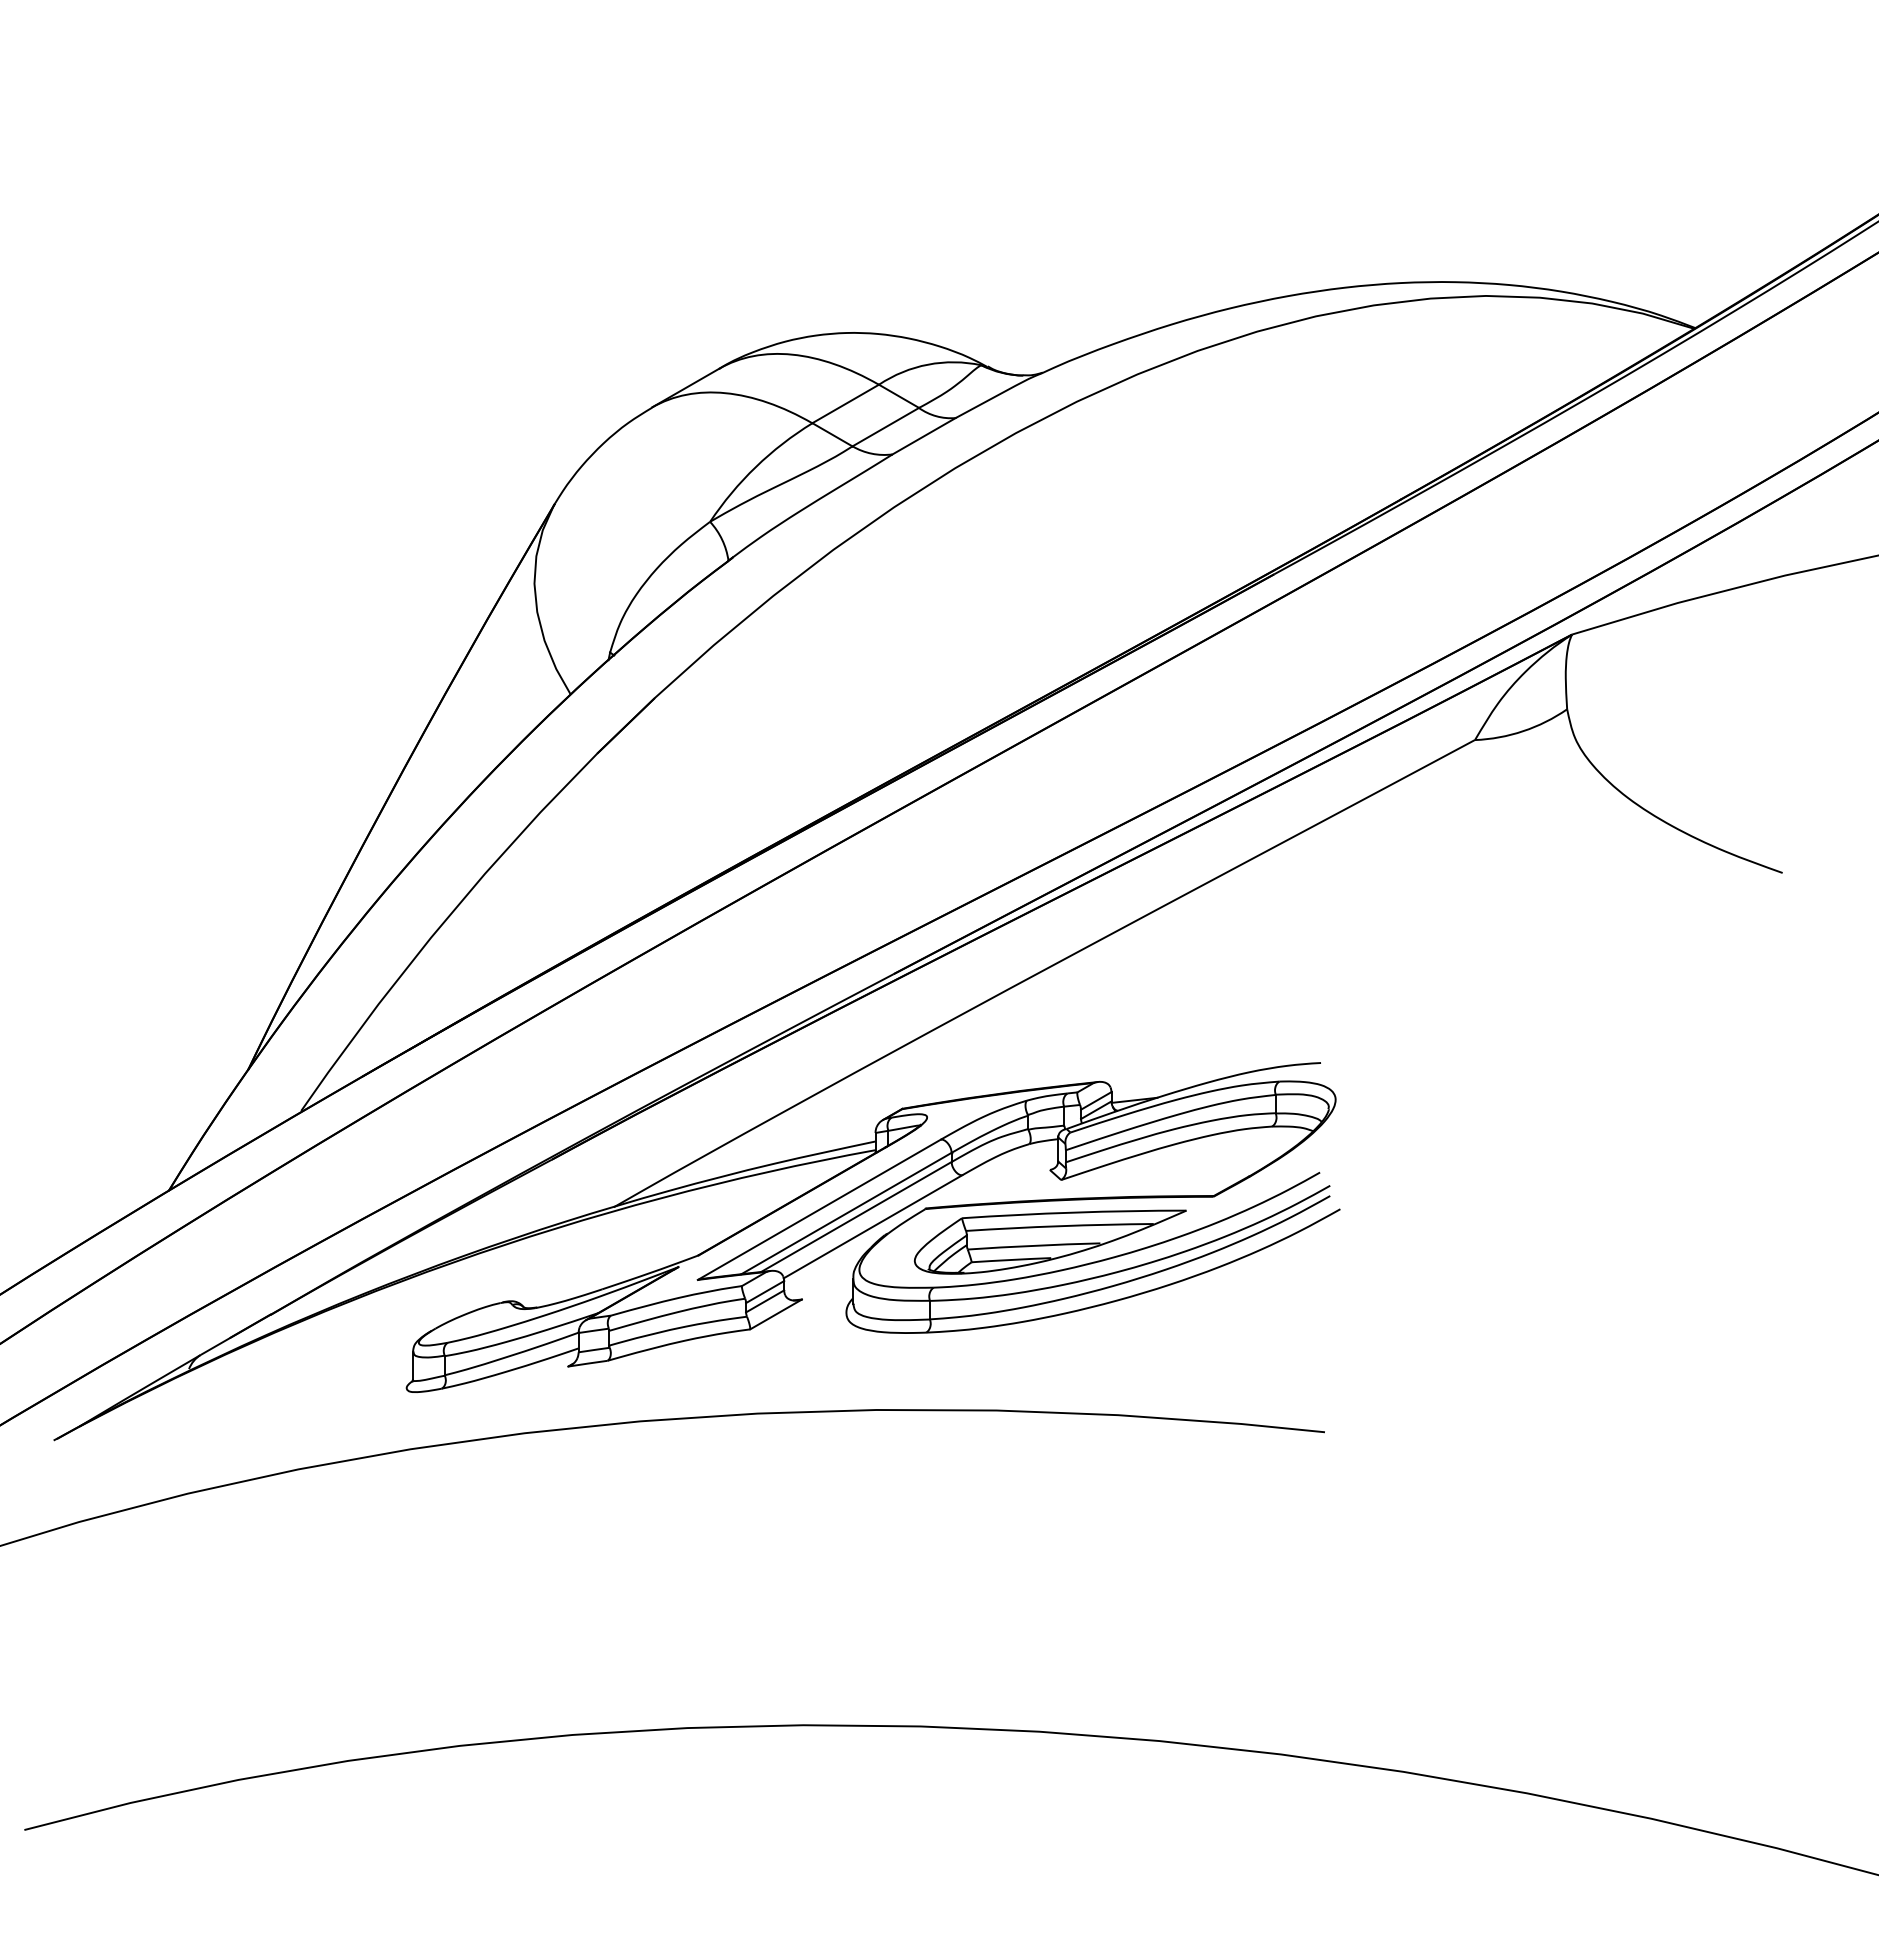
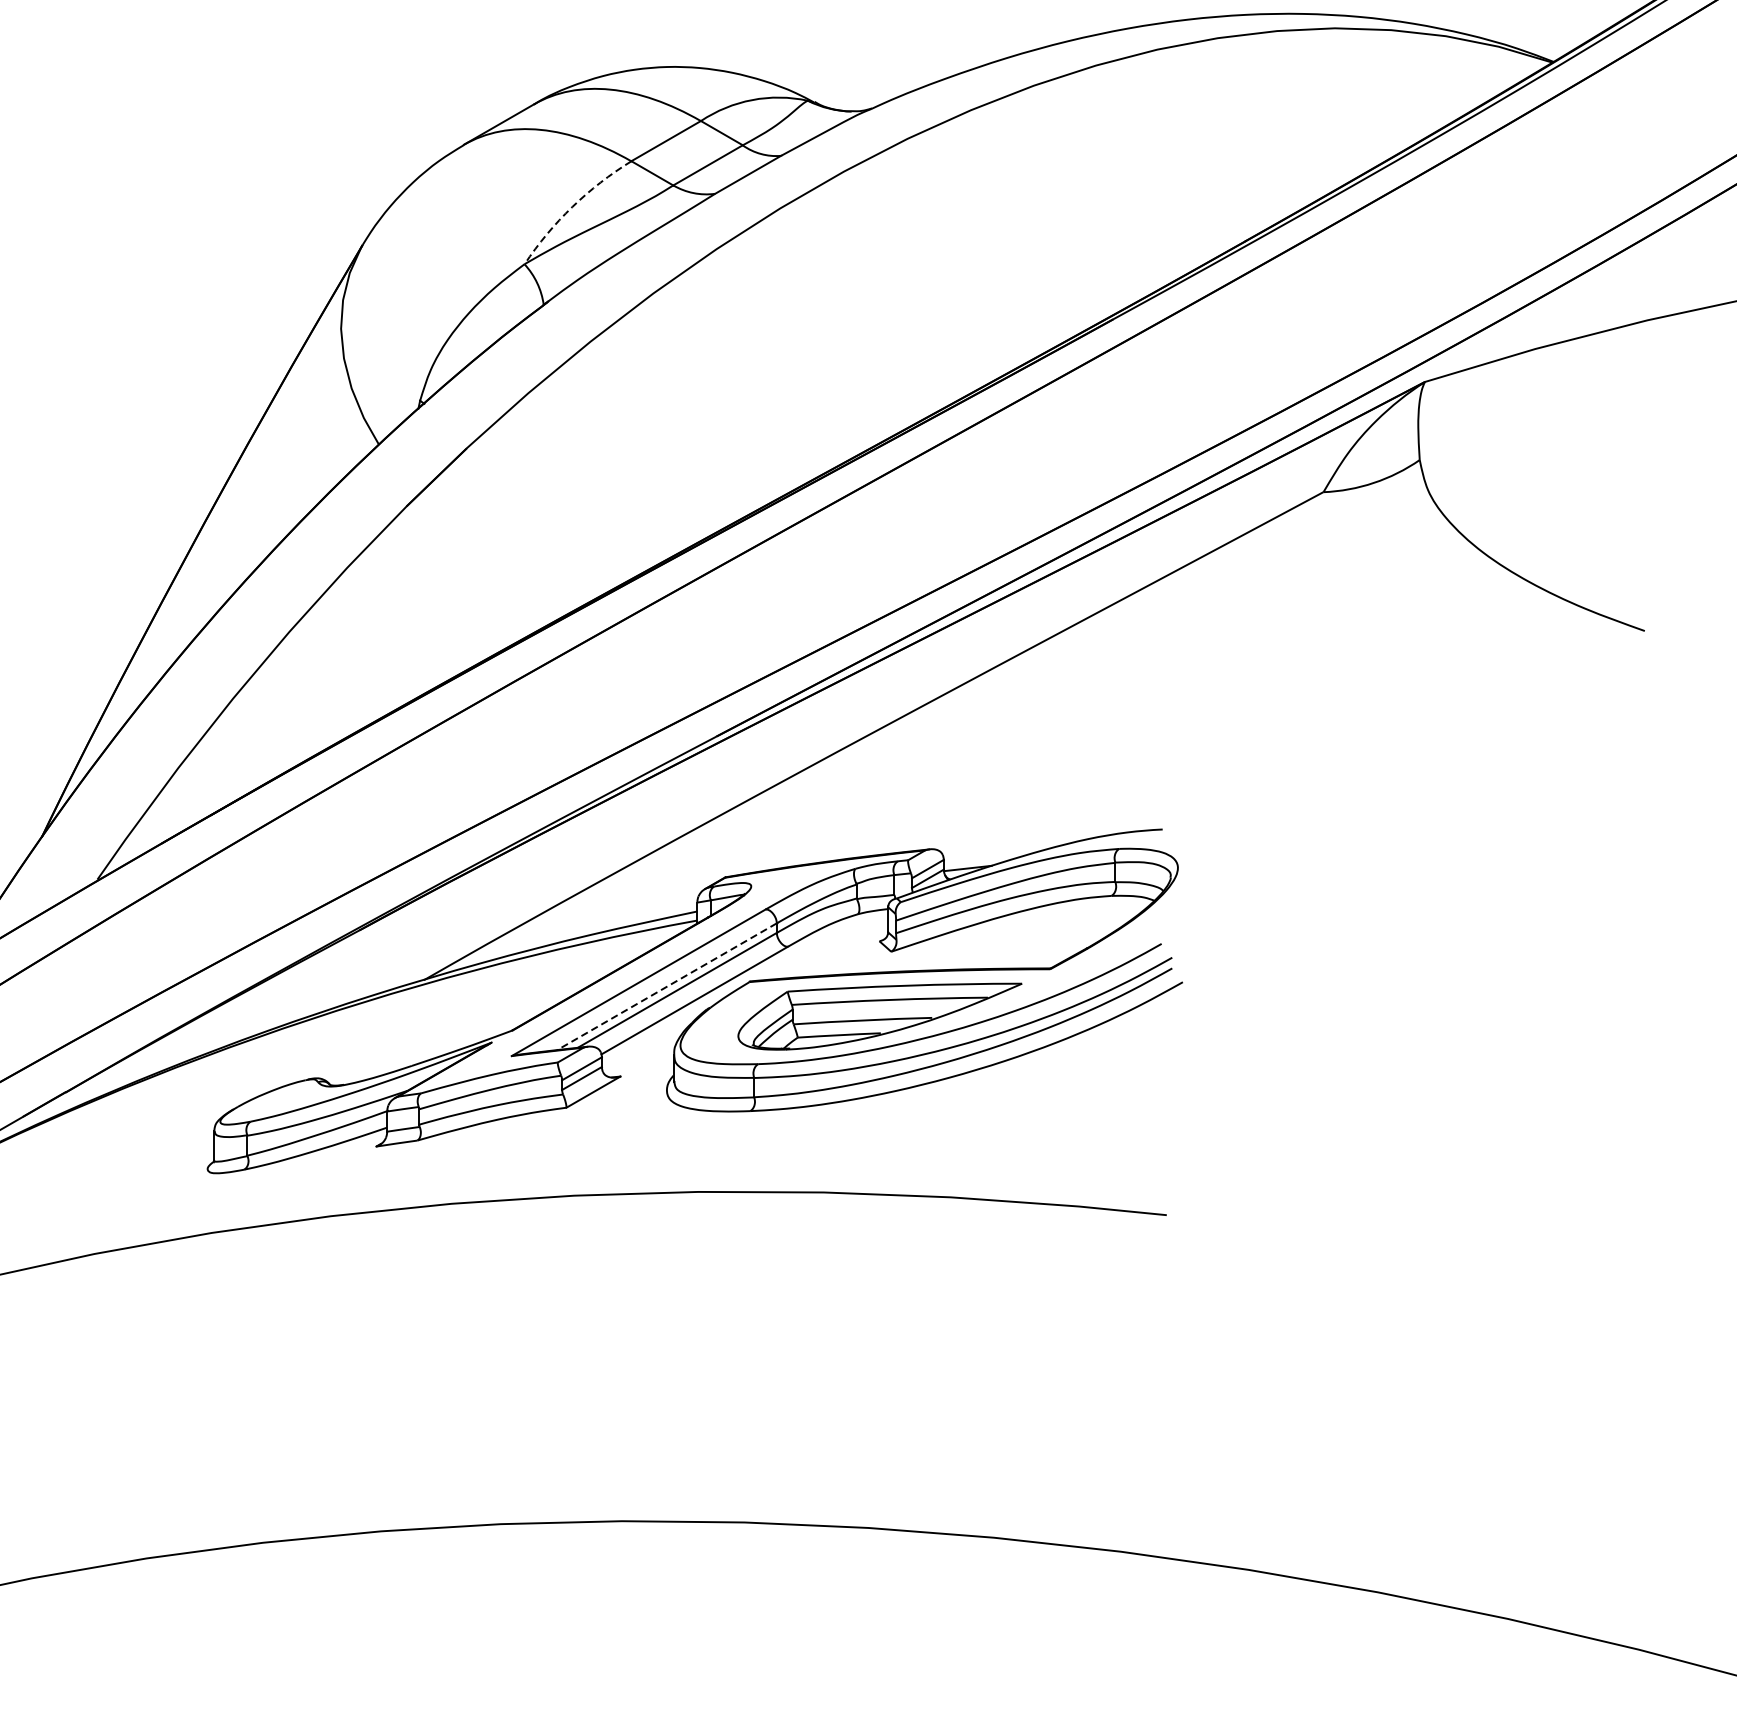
arc: (755, 466) -> (571, 206), solid -> dashed
line: (846, 1213) -> (667, 986), solid -> dashed

